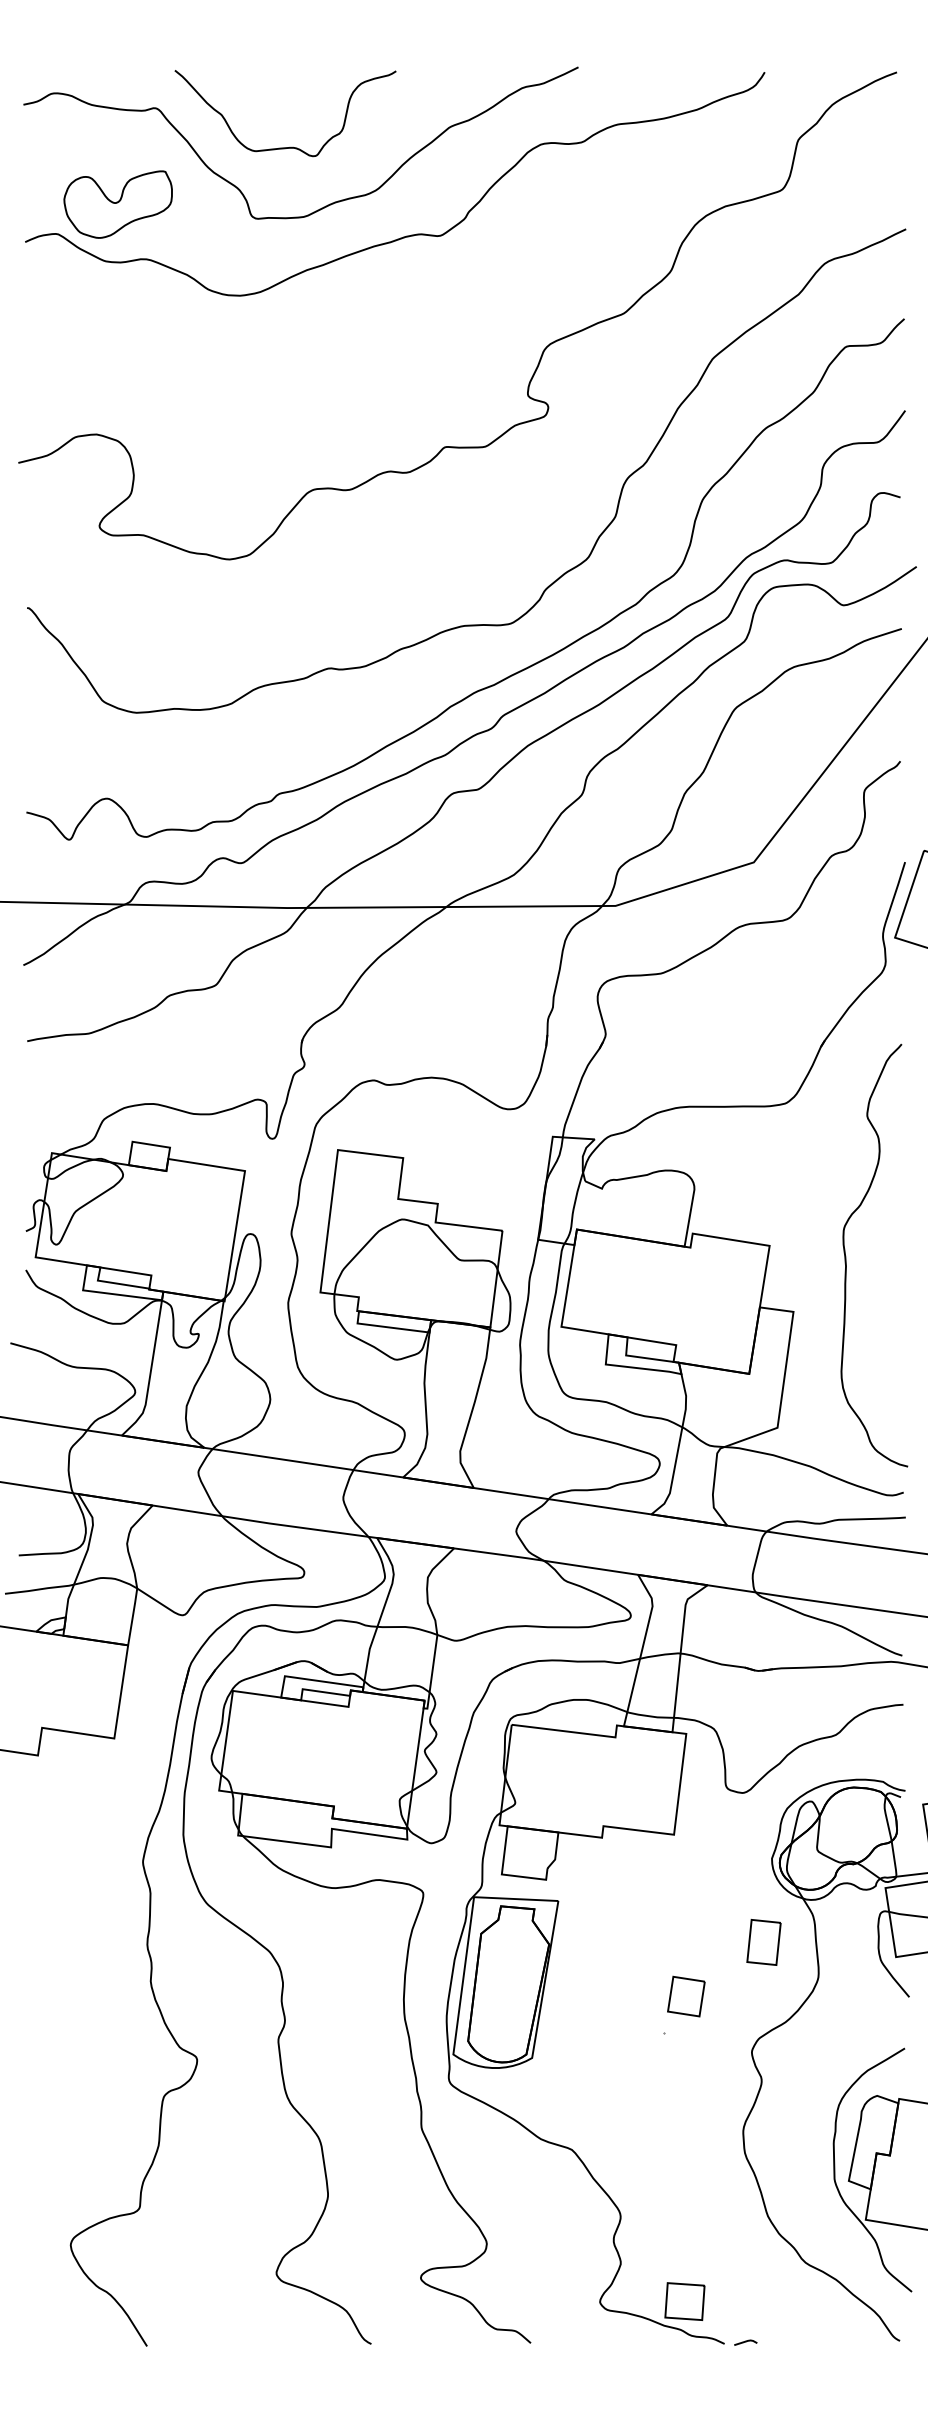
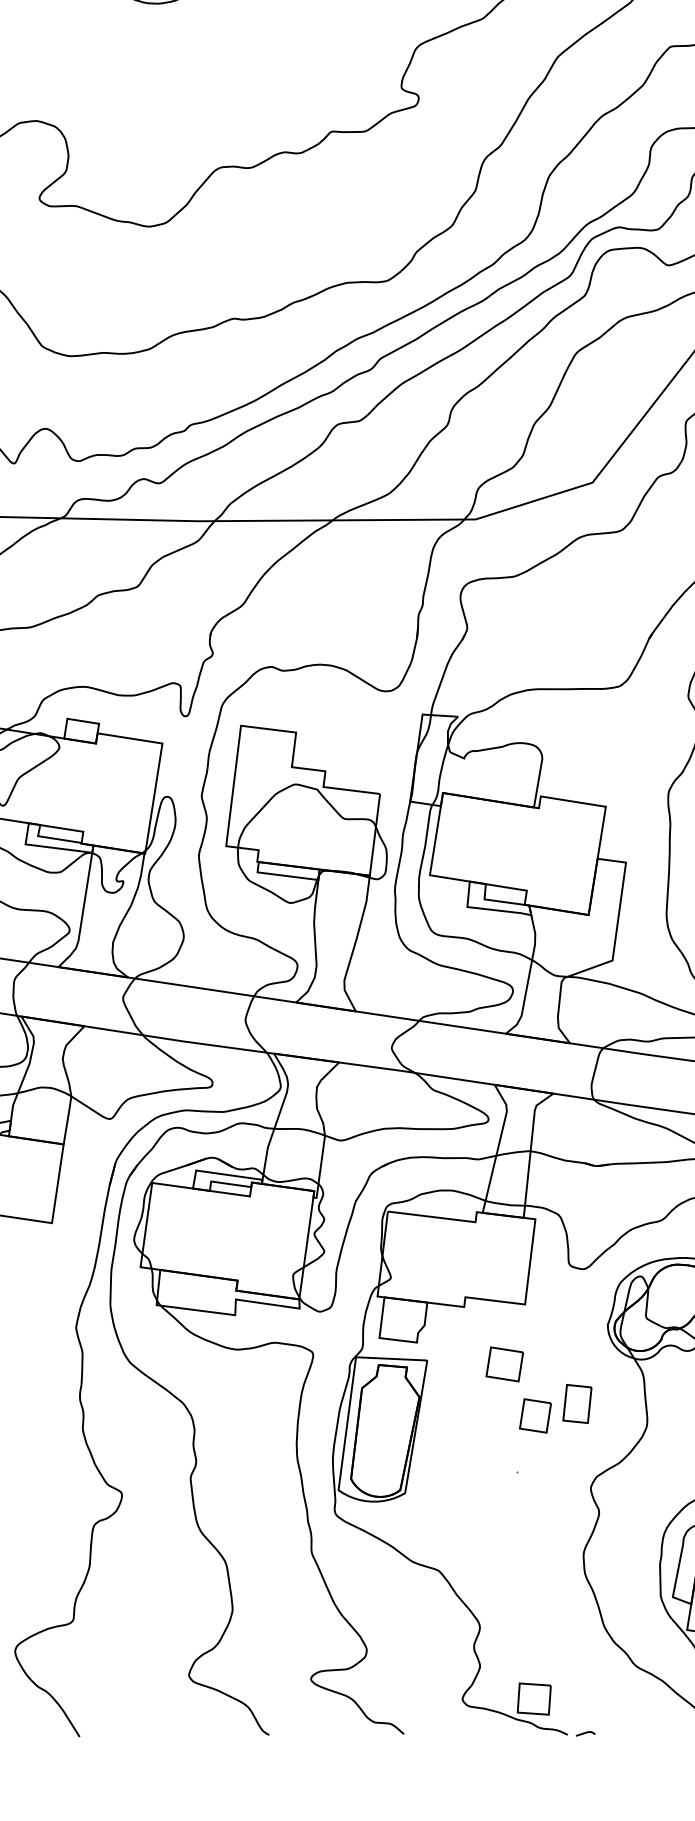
part: (649, 1905) -> (504, 1364), added
part: (763, 1942) -> (577, 1404), moved
part: (686, 1996) -> (535, 1415), moved

